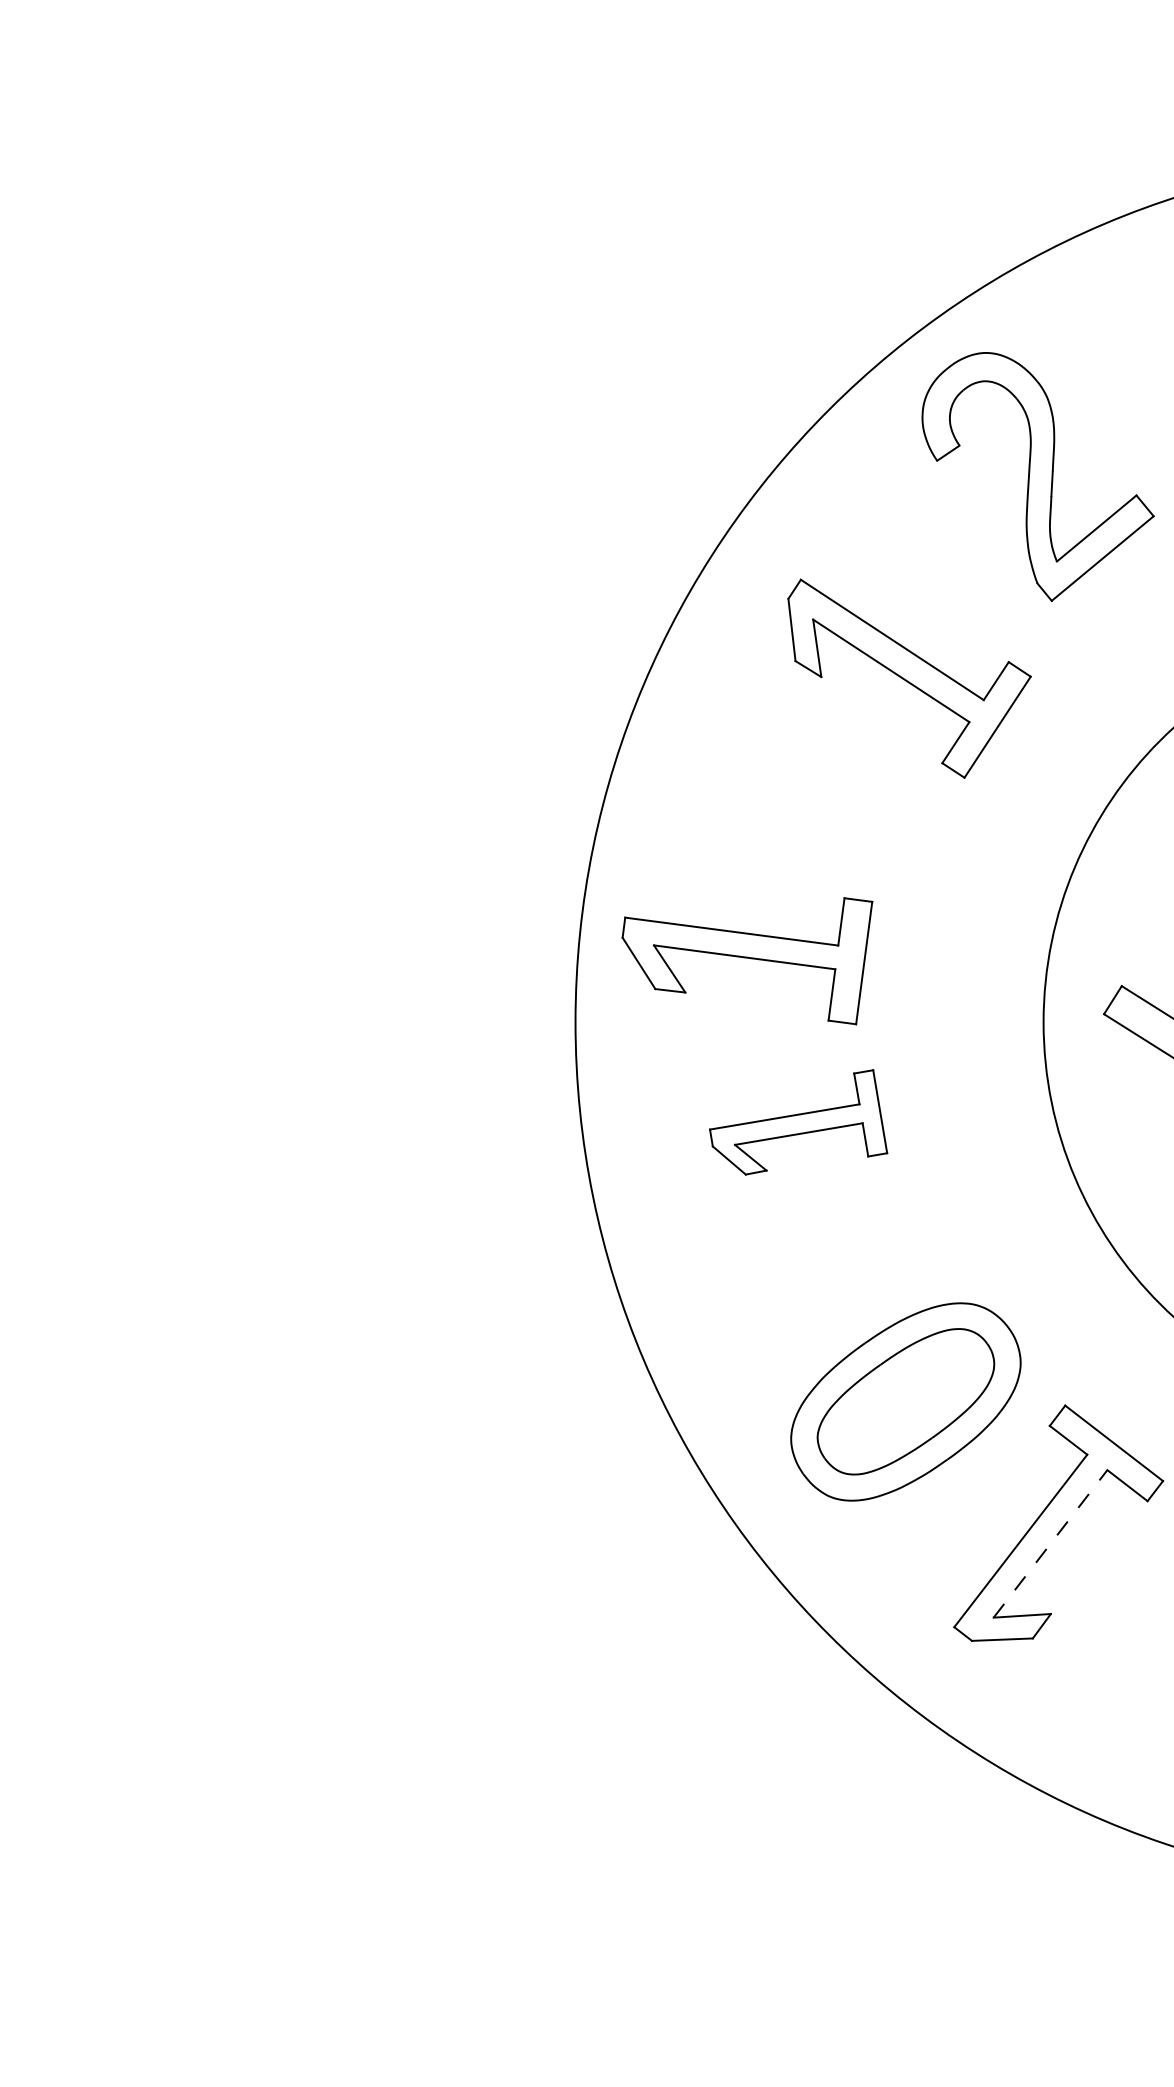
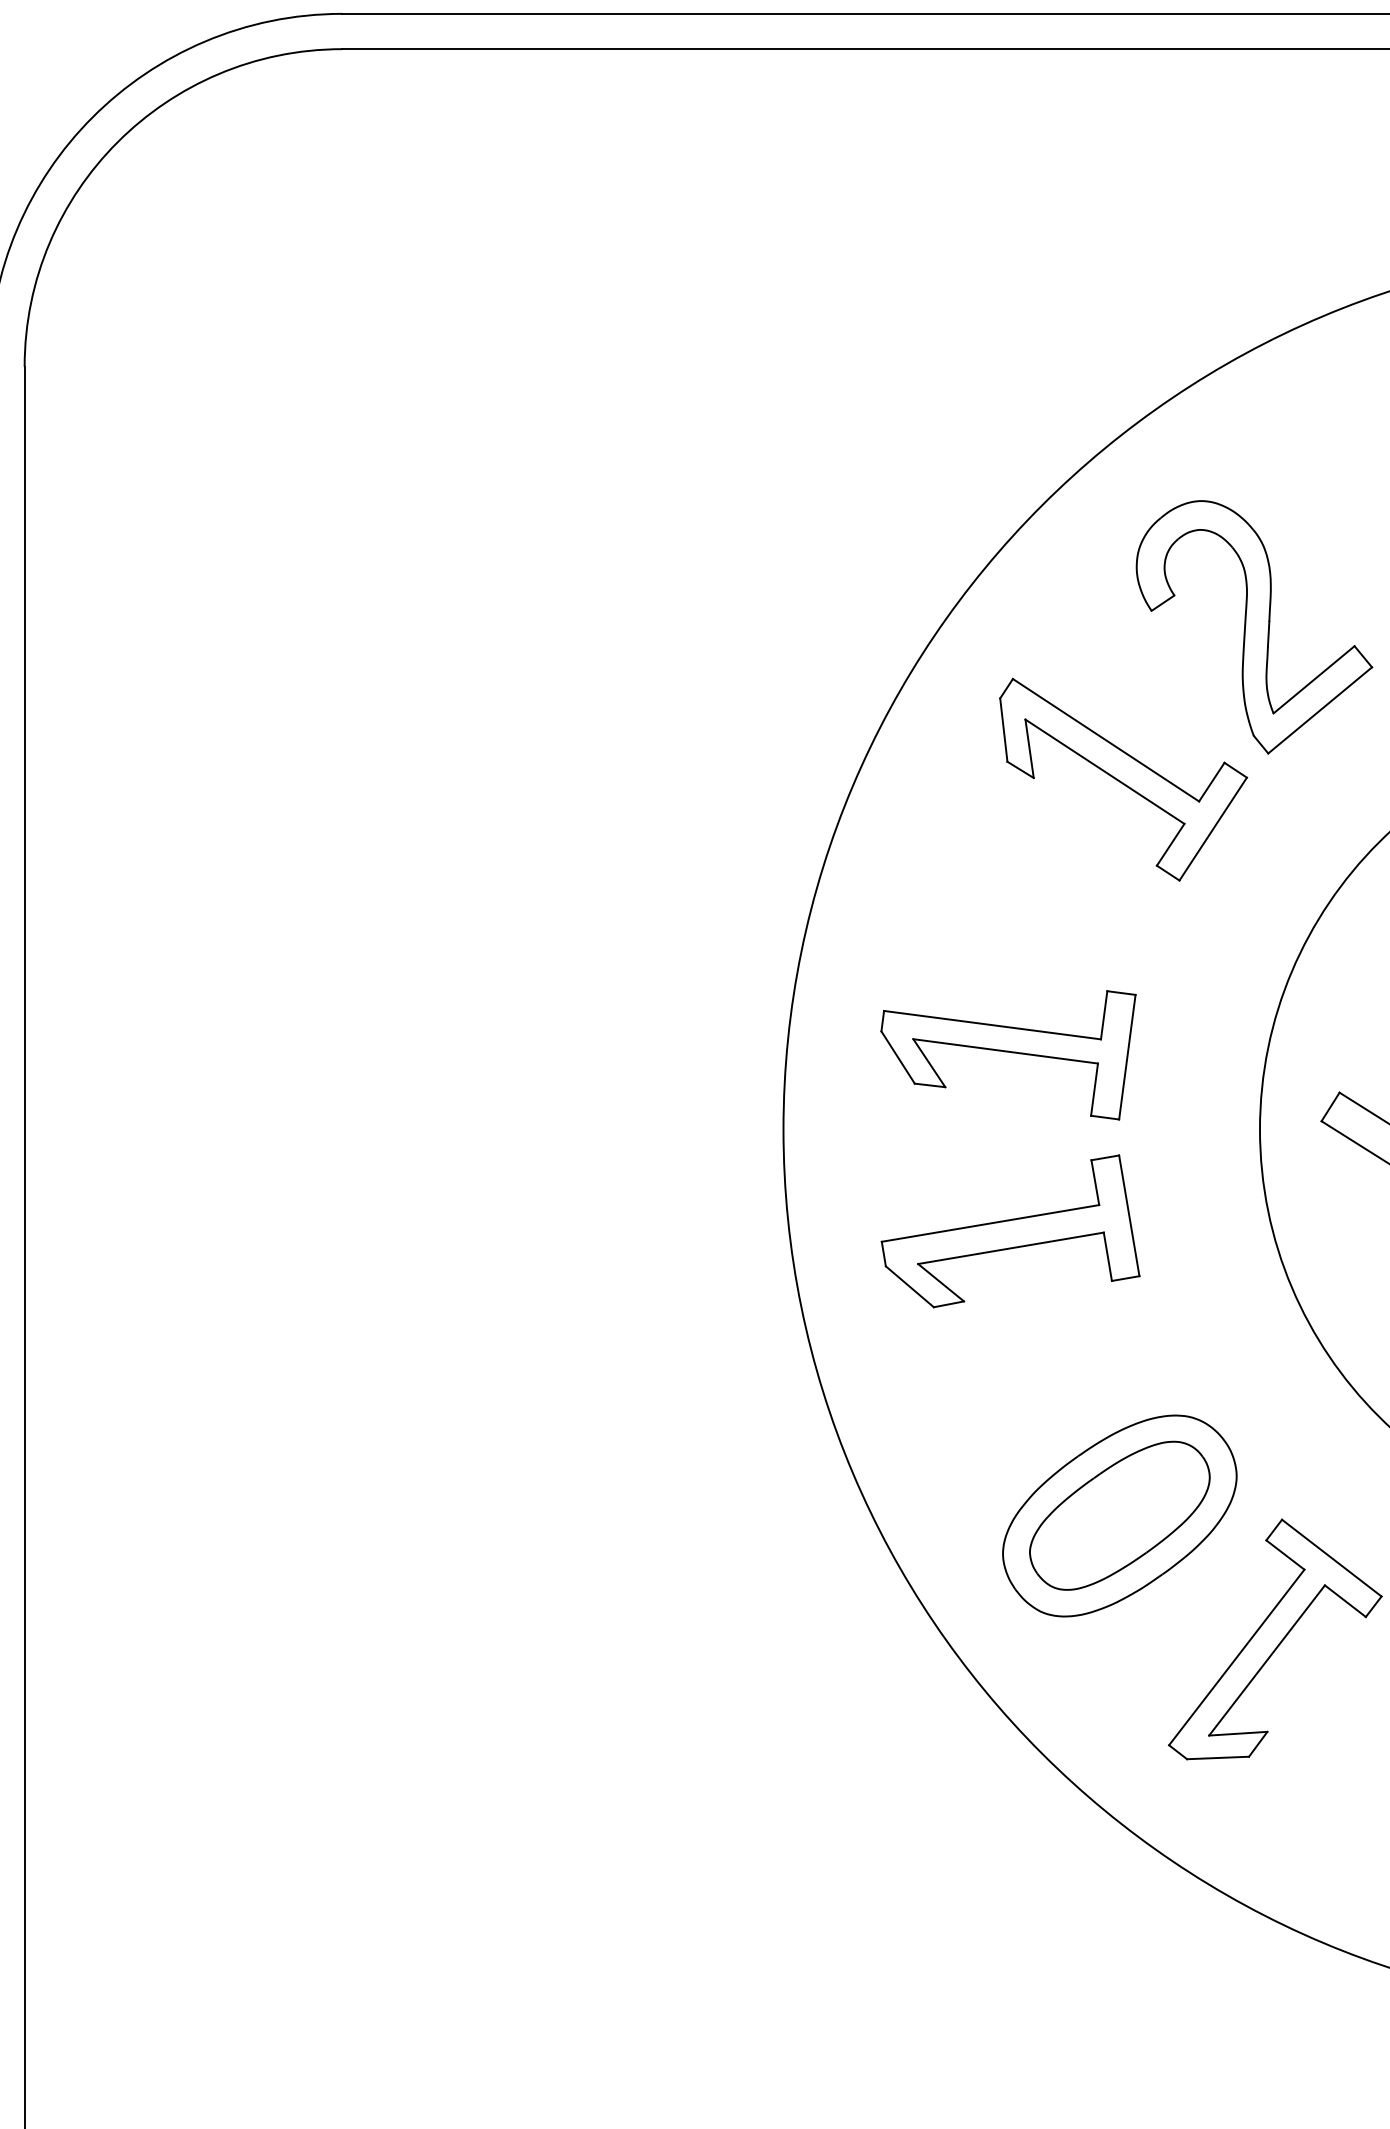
part: (1038, 477) -> (1254, 627), moved
part: (747, 961) -> (1008, 1055), moved
part: (798, 1122) -> (1010, 1231), size x1.43
line: (1050, 1543) -> (1267, 1660), dashed -> solid

